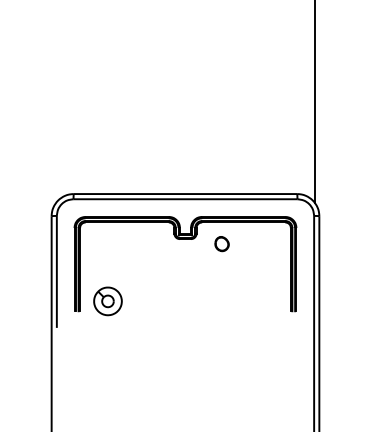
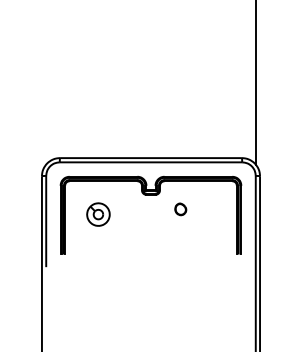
part: (221, 244) -> (180, 209), moved
part: (107, 301) -> (98, 214), moved

